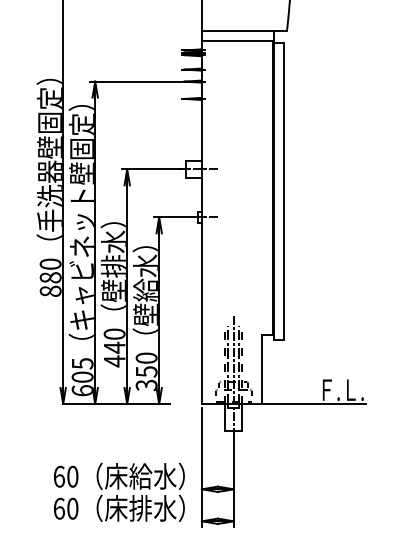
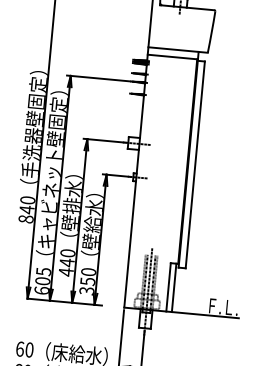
text: (50, 277) -> (26, 209), 880 -> 840
line: (270, 368) -> (174, 287), added

